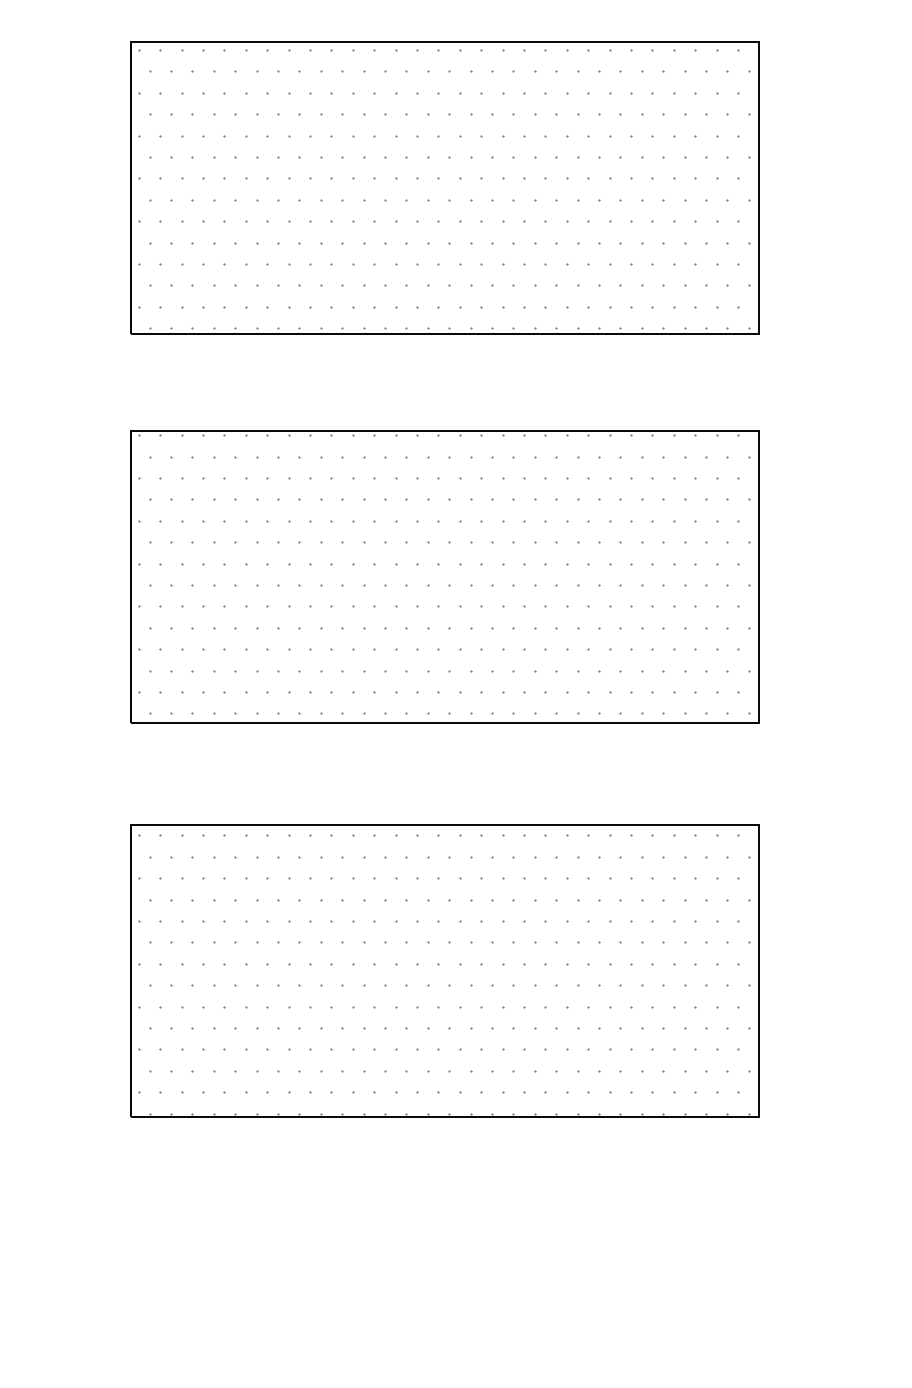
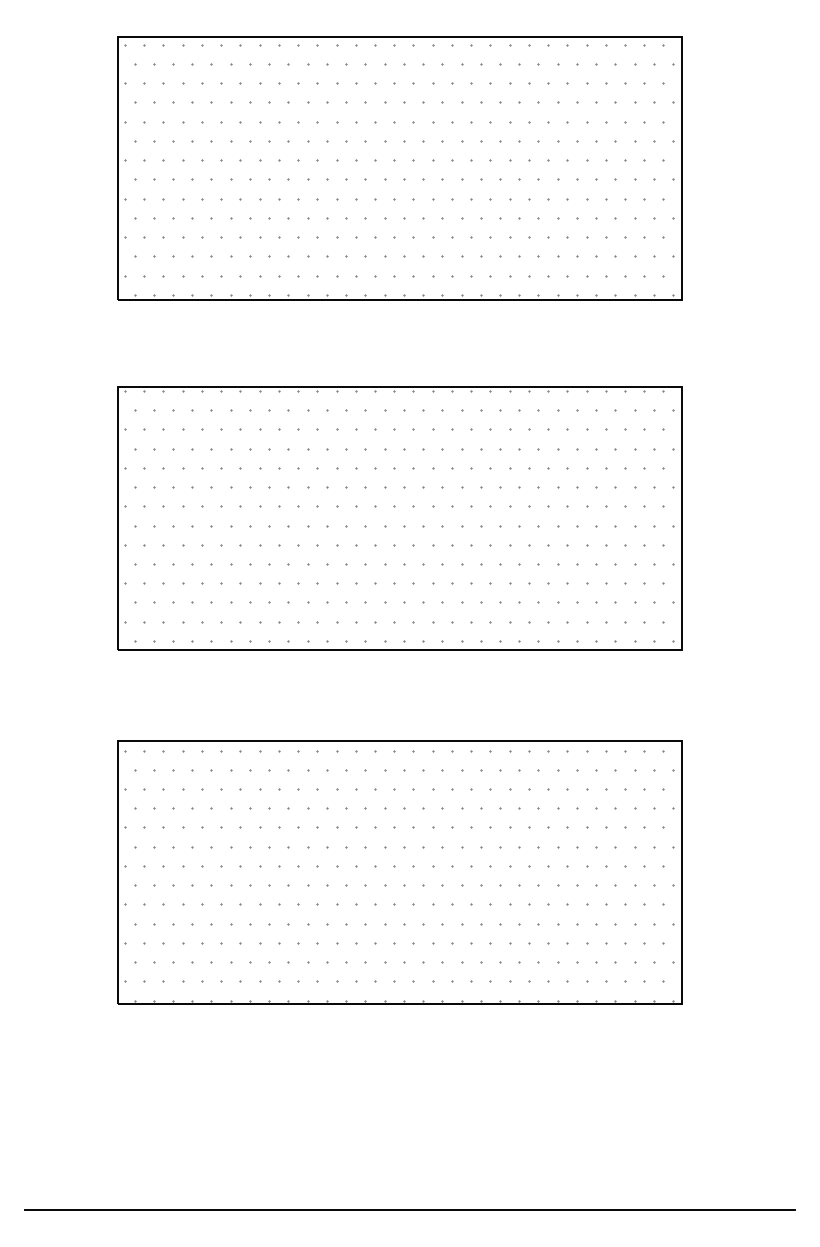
line: (455, 1346) -> (409, 1209), added

